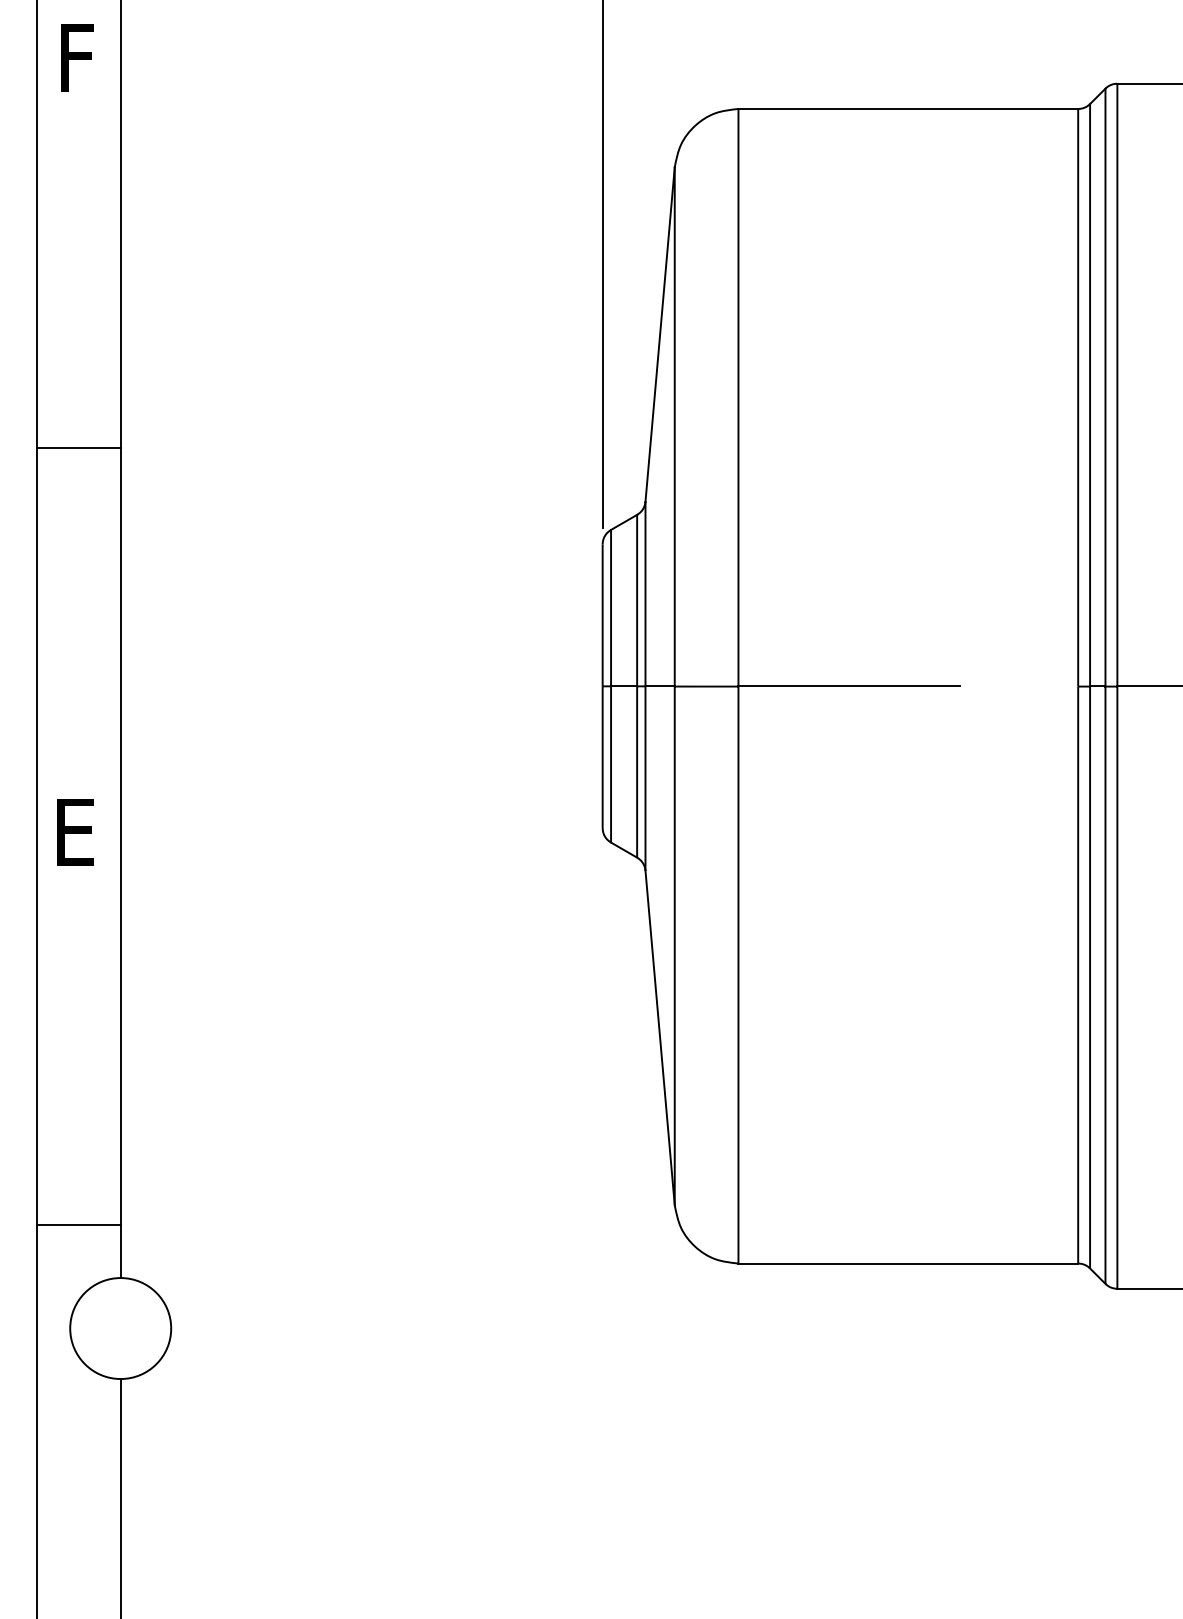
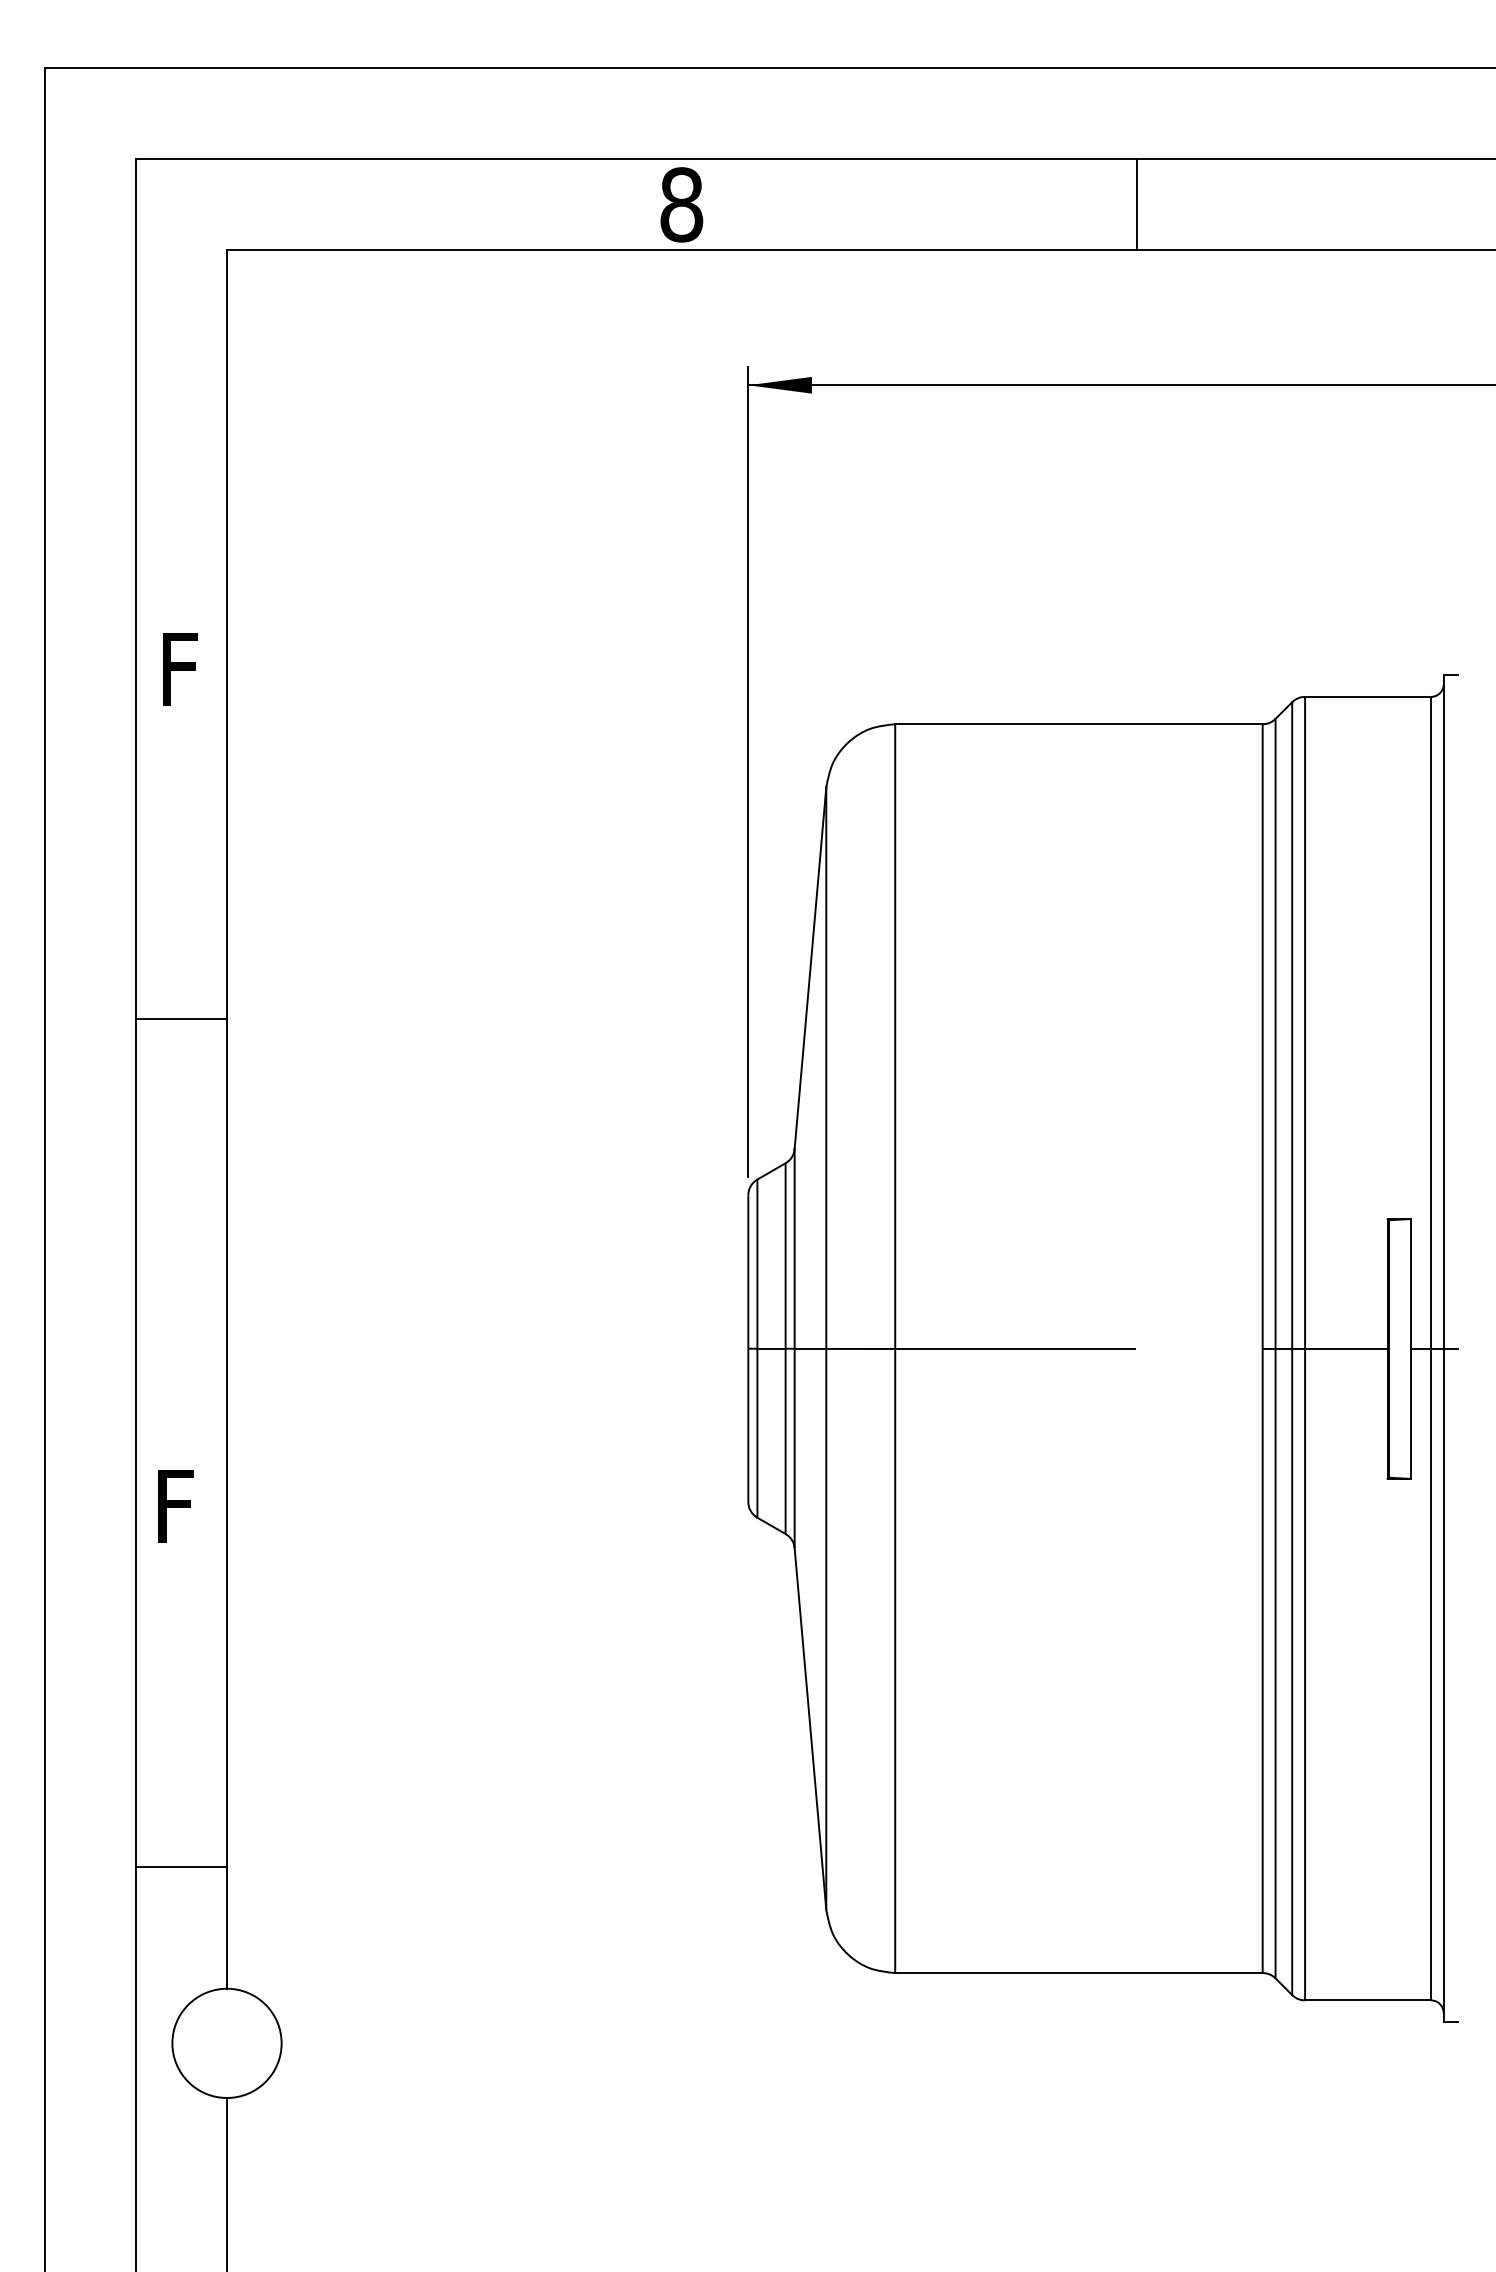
line: (78, 447) -> (181, 1018), moved
text: (79, 832) -> (182, 1506), E -> F
line: (78, 1225) -> (181, 1867), moved

